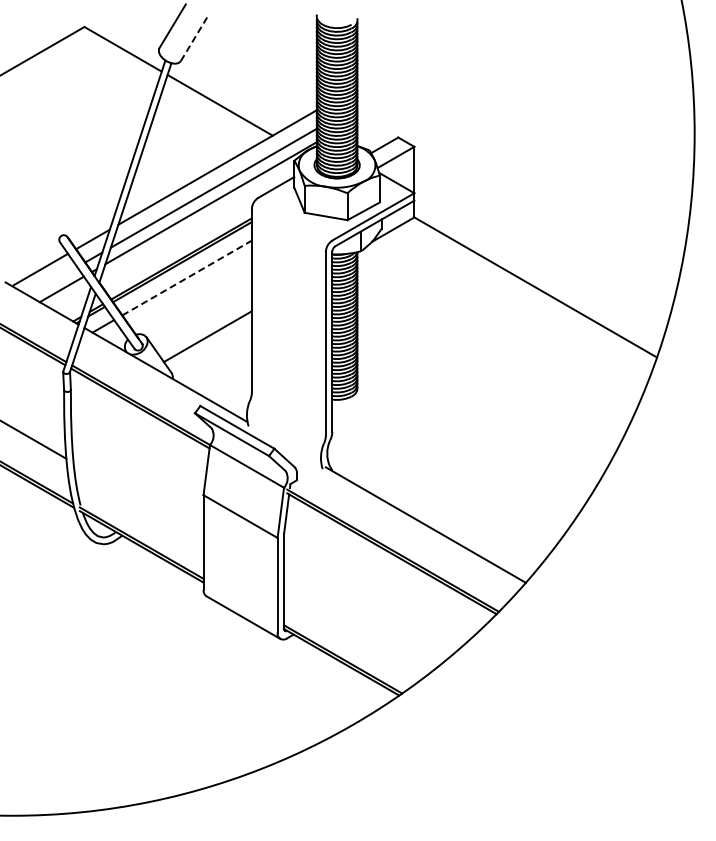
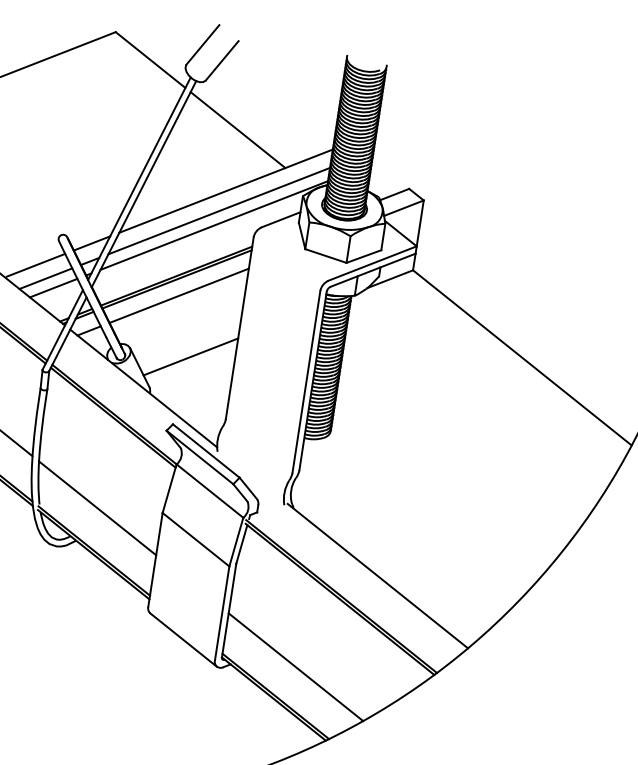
line: (194, 39) -> (222, 61), dashed -> solid
line: (187, 278) -> (179, 296), dashed -> solid
line: (52, 281) -> (45, 278), added
line: (138, 499) -> (97, 507), added
line: (358, 627) -> (295, 667), added

